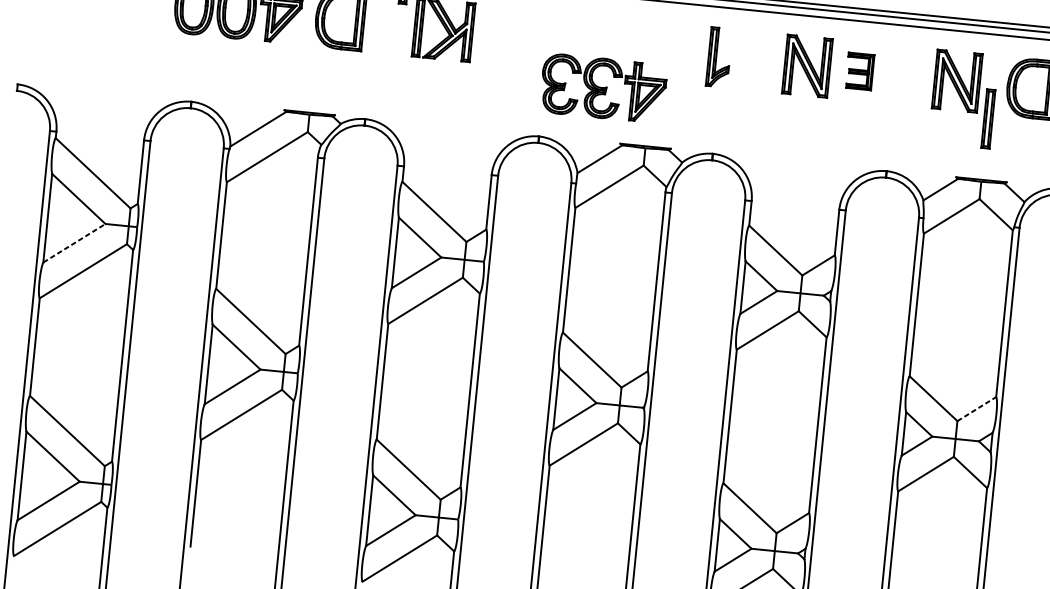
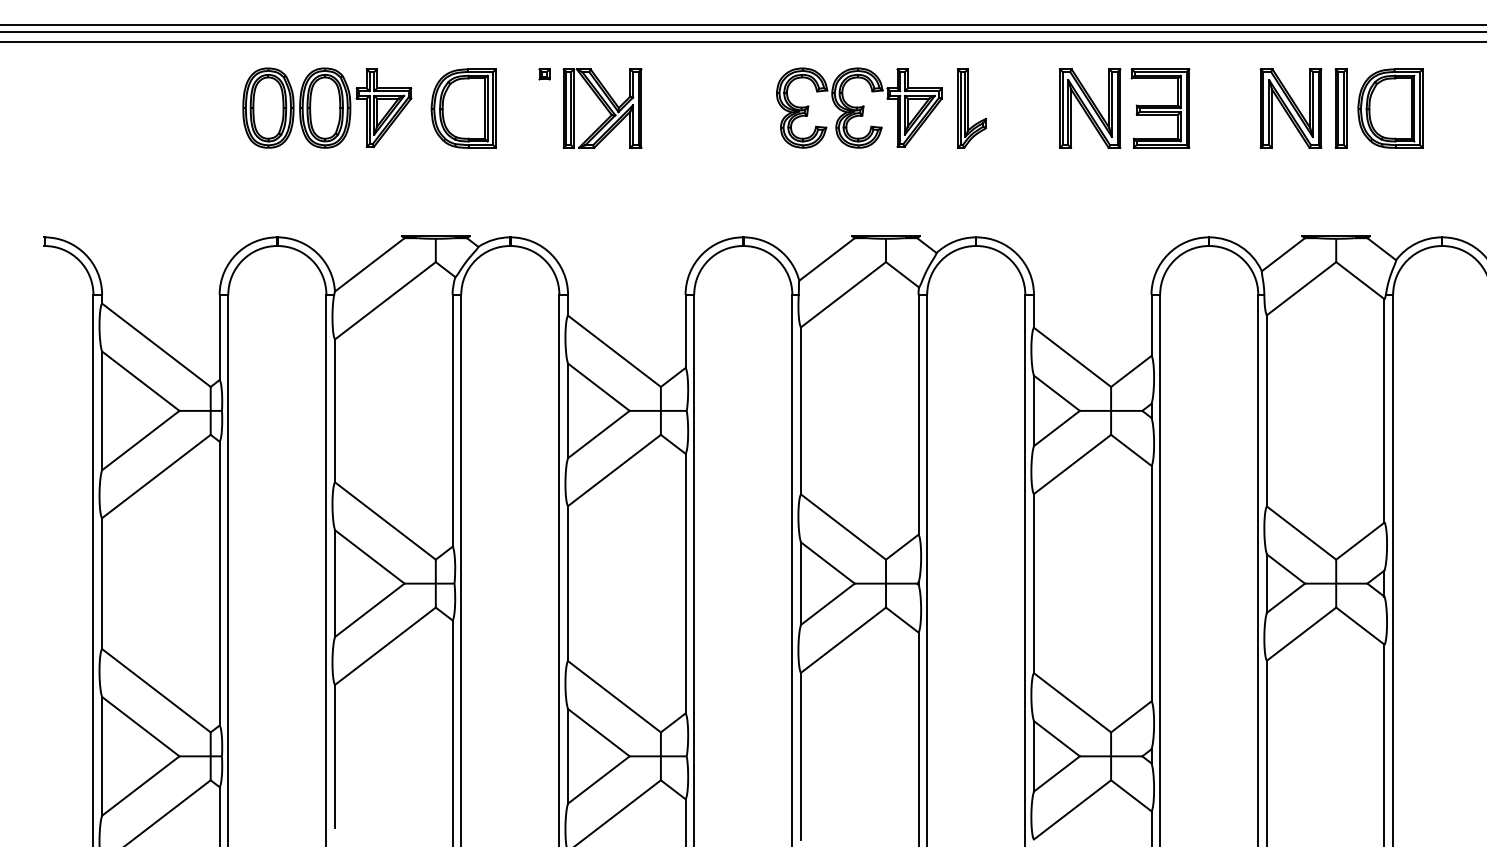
part: (859, 71) -> (1160, 108), size x1.67
part: (603, 88) -> (859, 107), moved
part: (987, 118) -> (1340, 108), moved
line: (74, 243) -> (140, 440), dashed -> solid
line: (976, 408) -> (1360, 540), dashed -> solid

